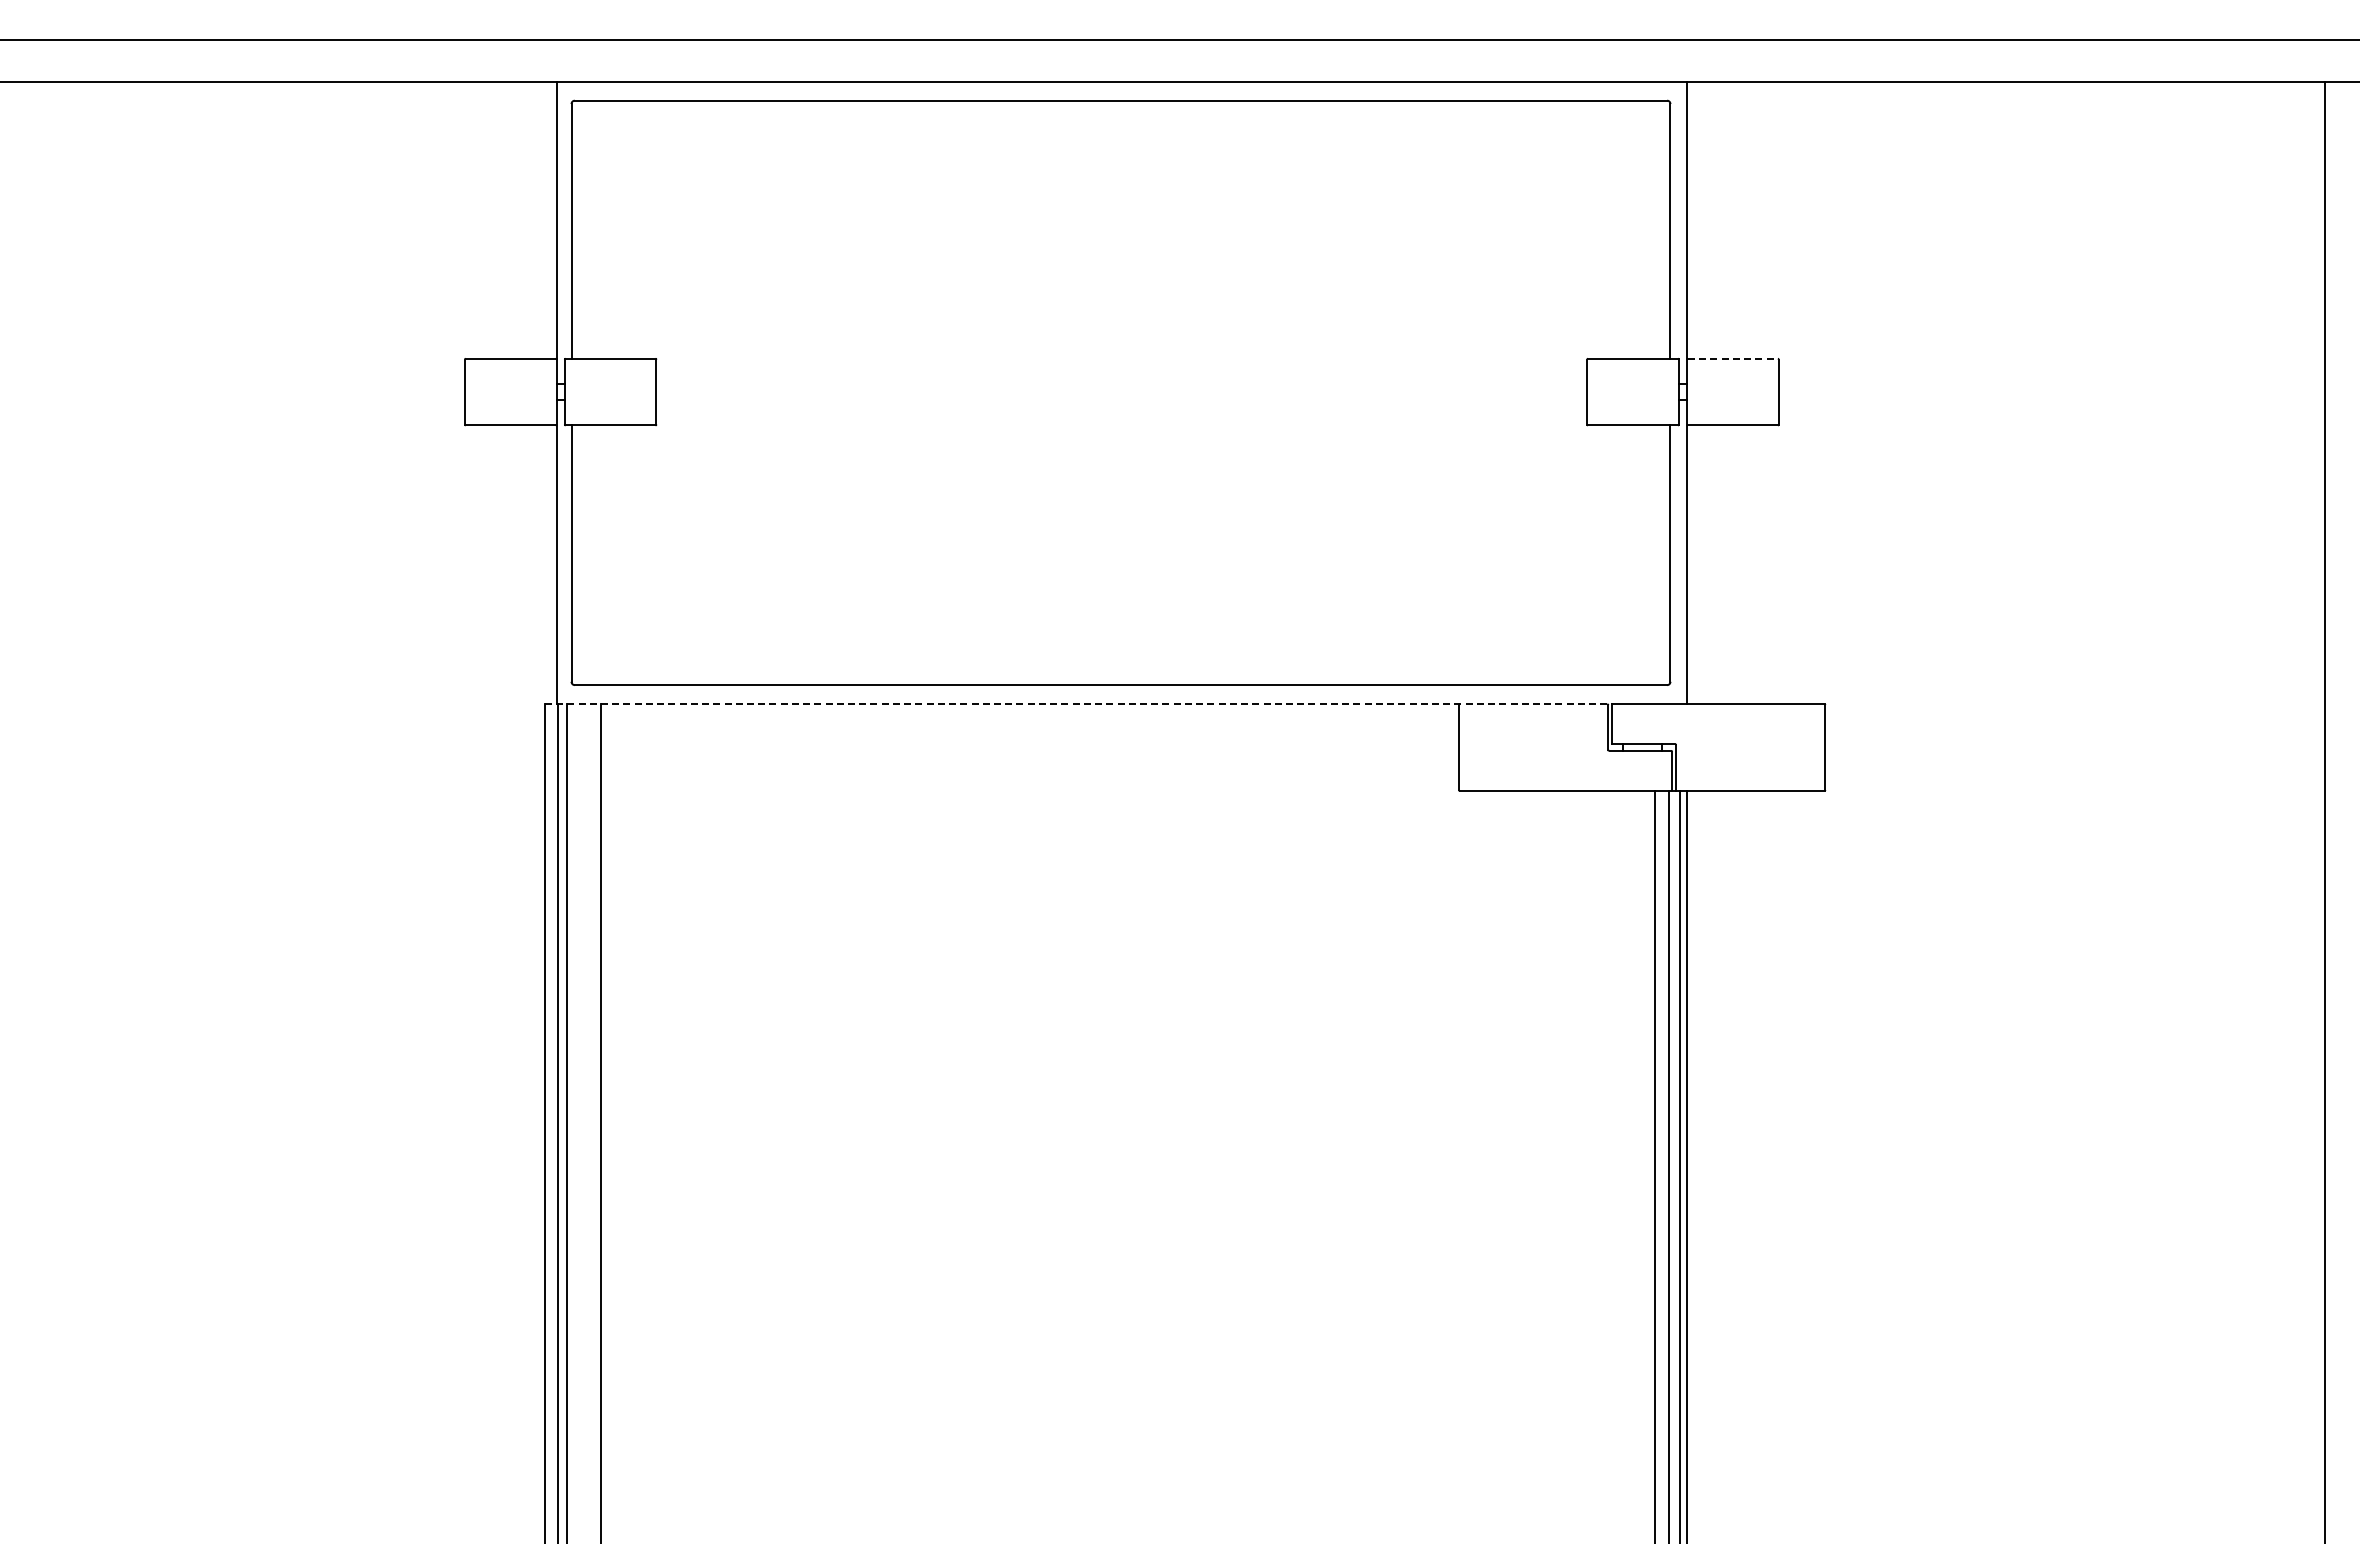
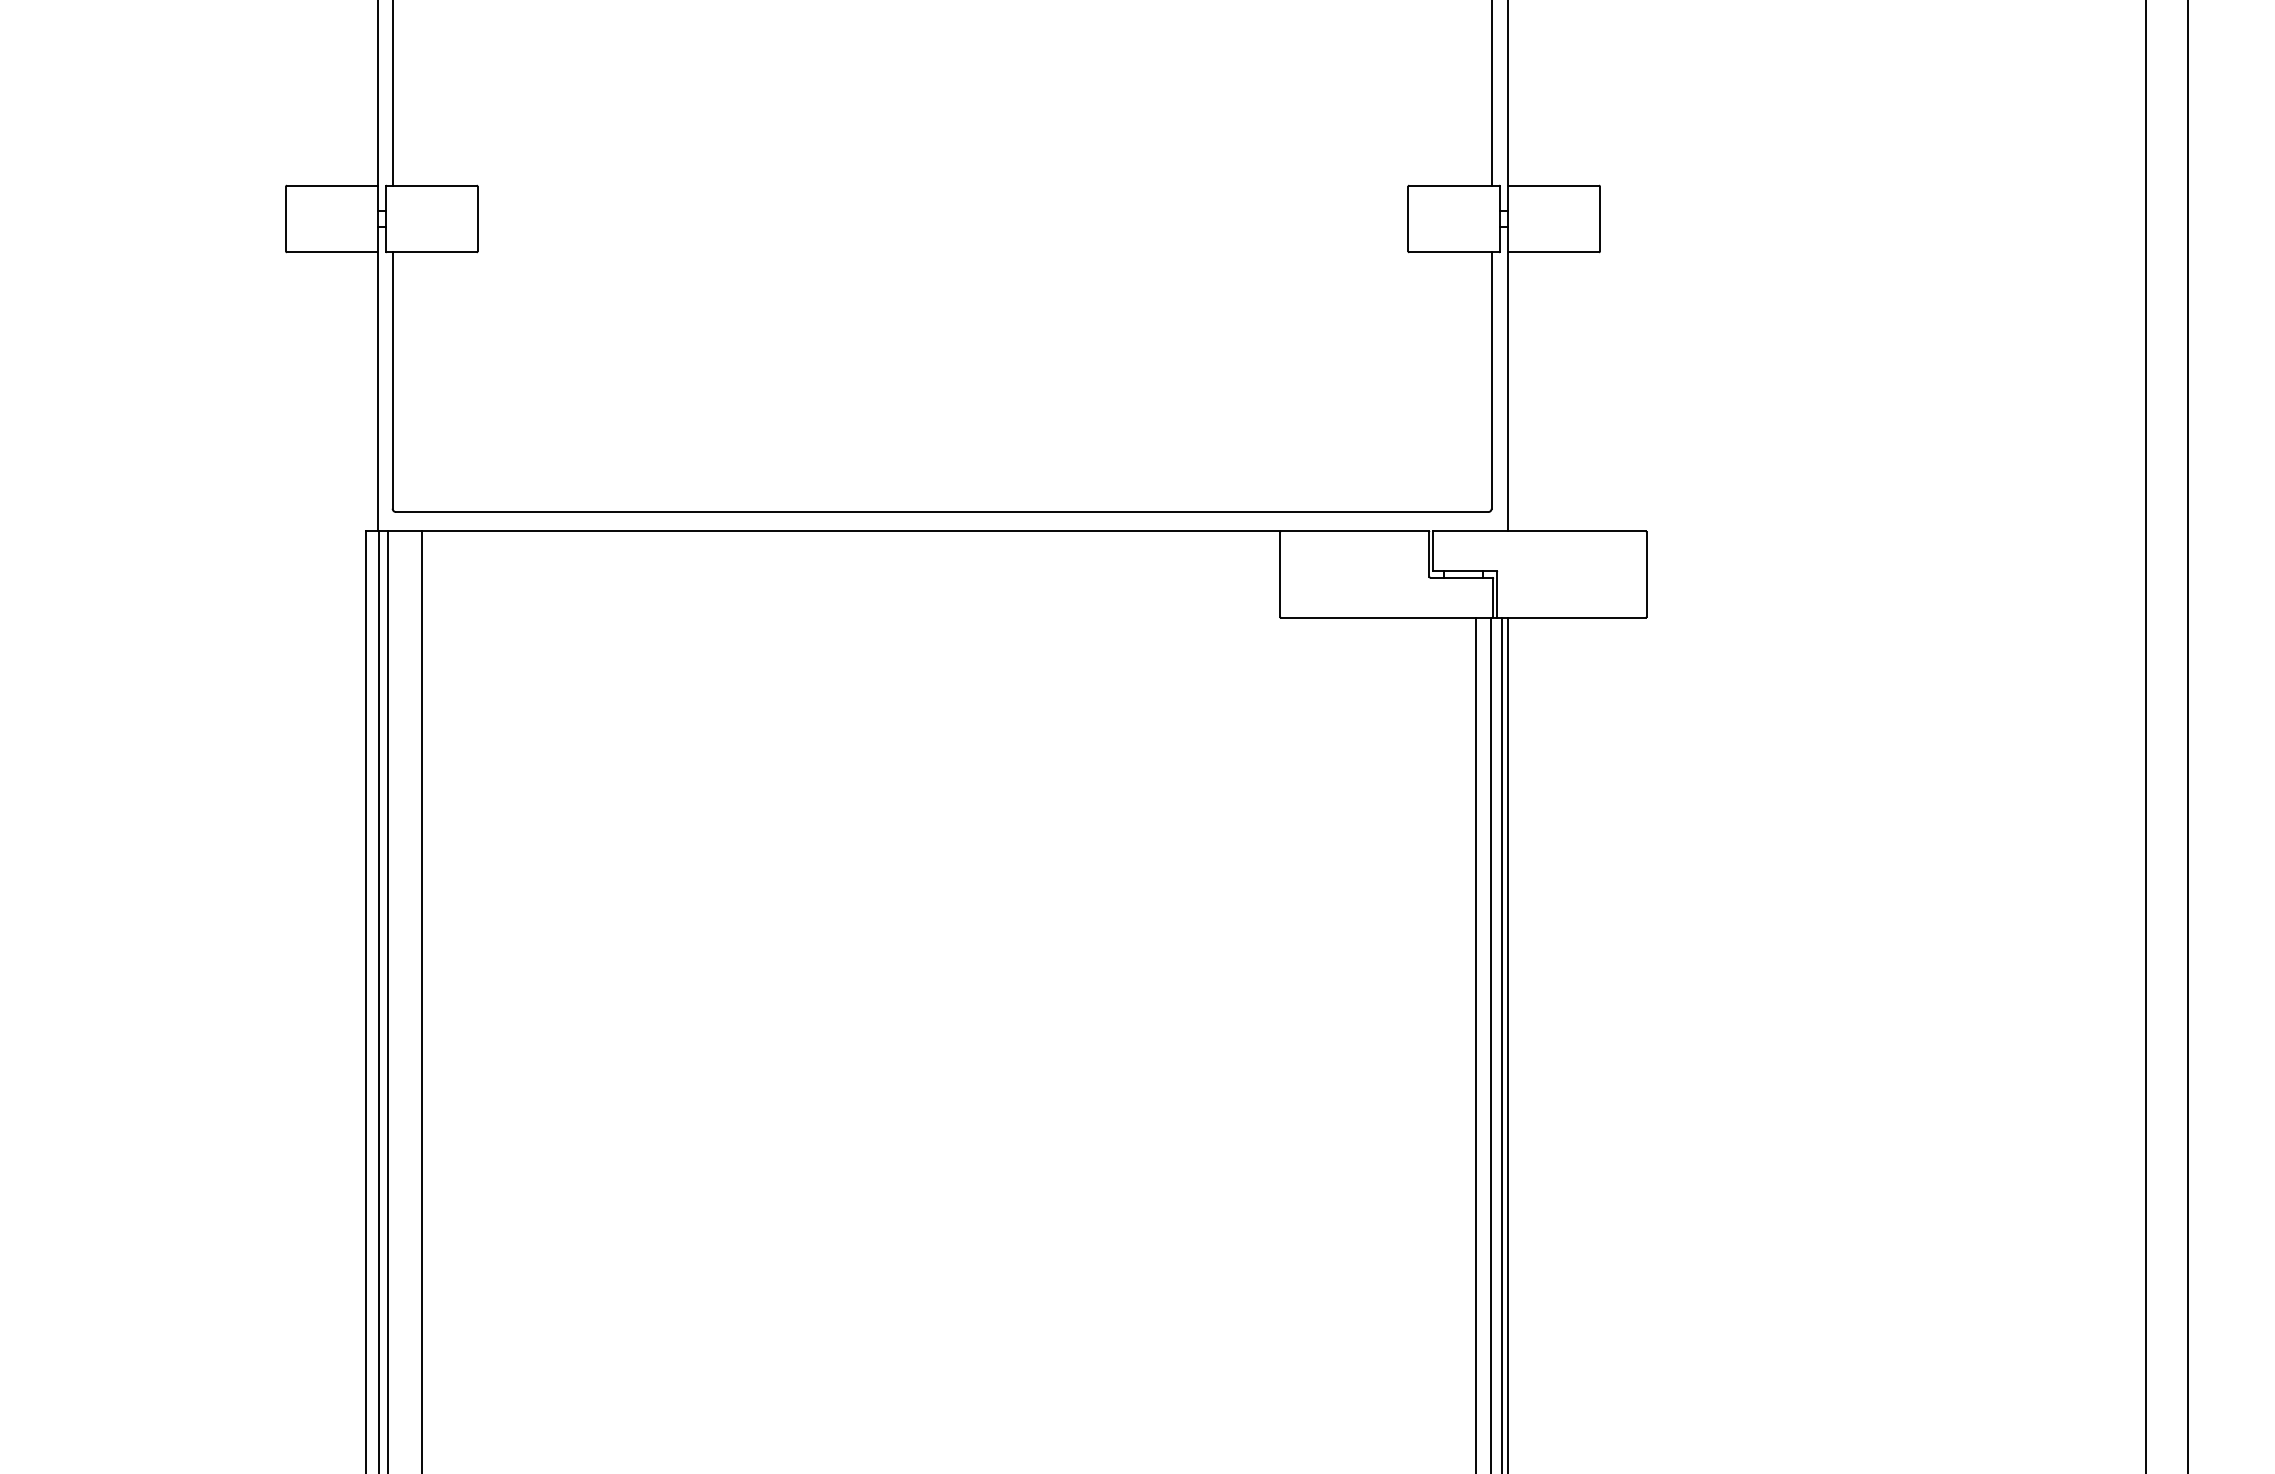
line: (1732, 358) -> (1553, 185), dashed -> solid
line: (1075, 704) -> (896, 531), dashed -> solid

